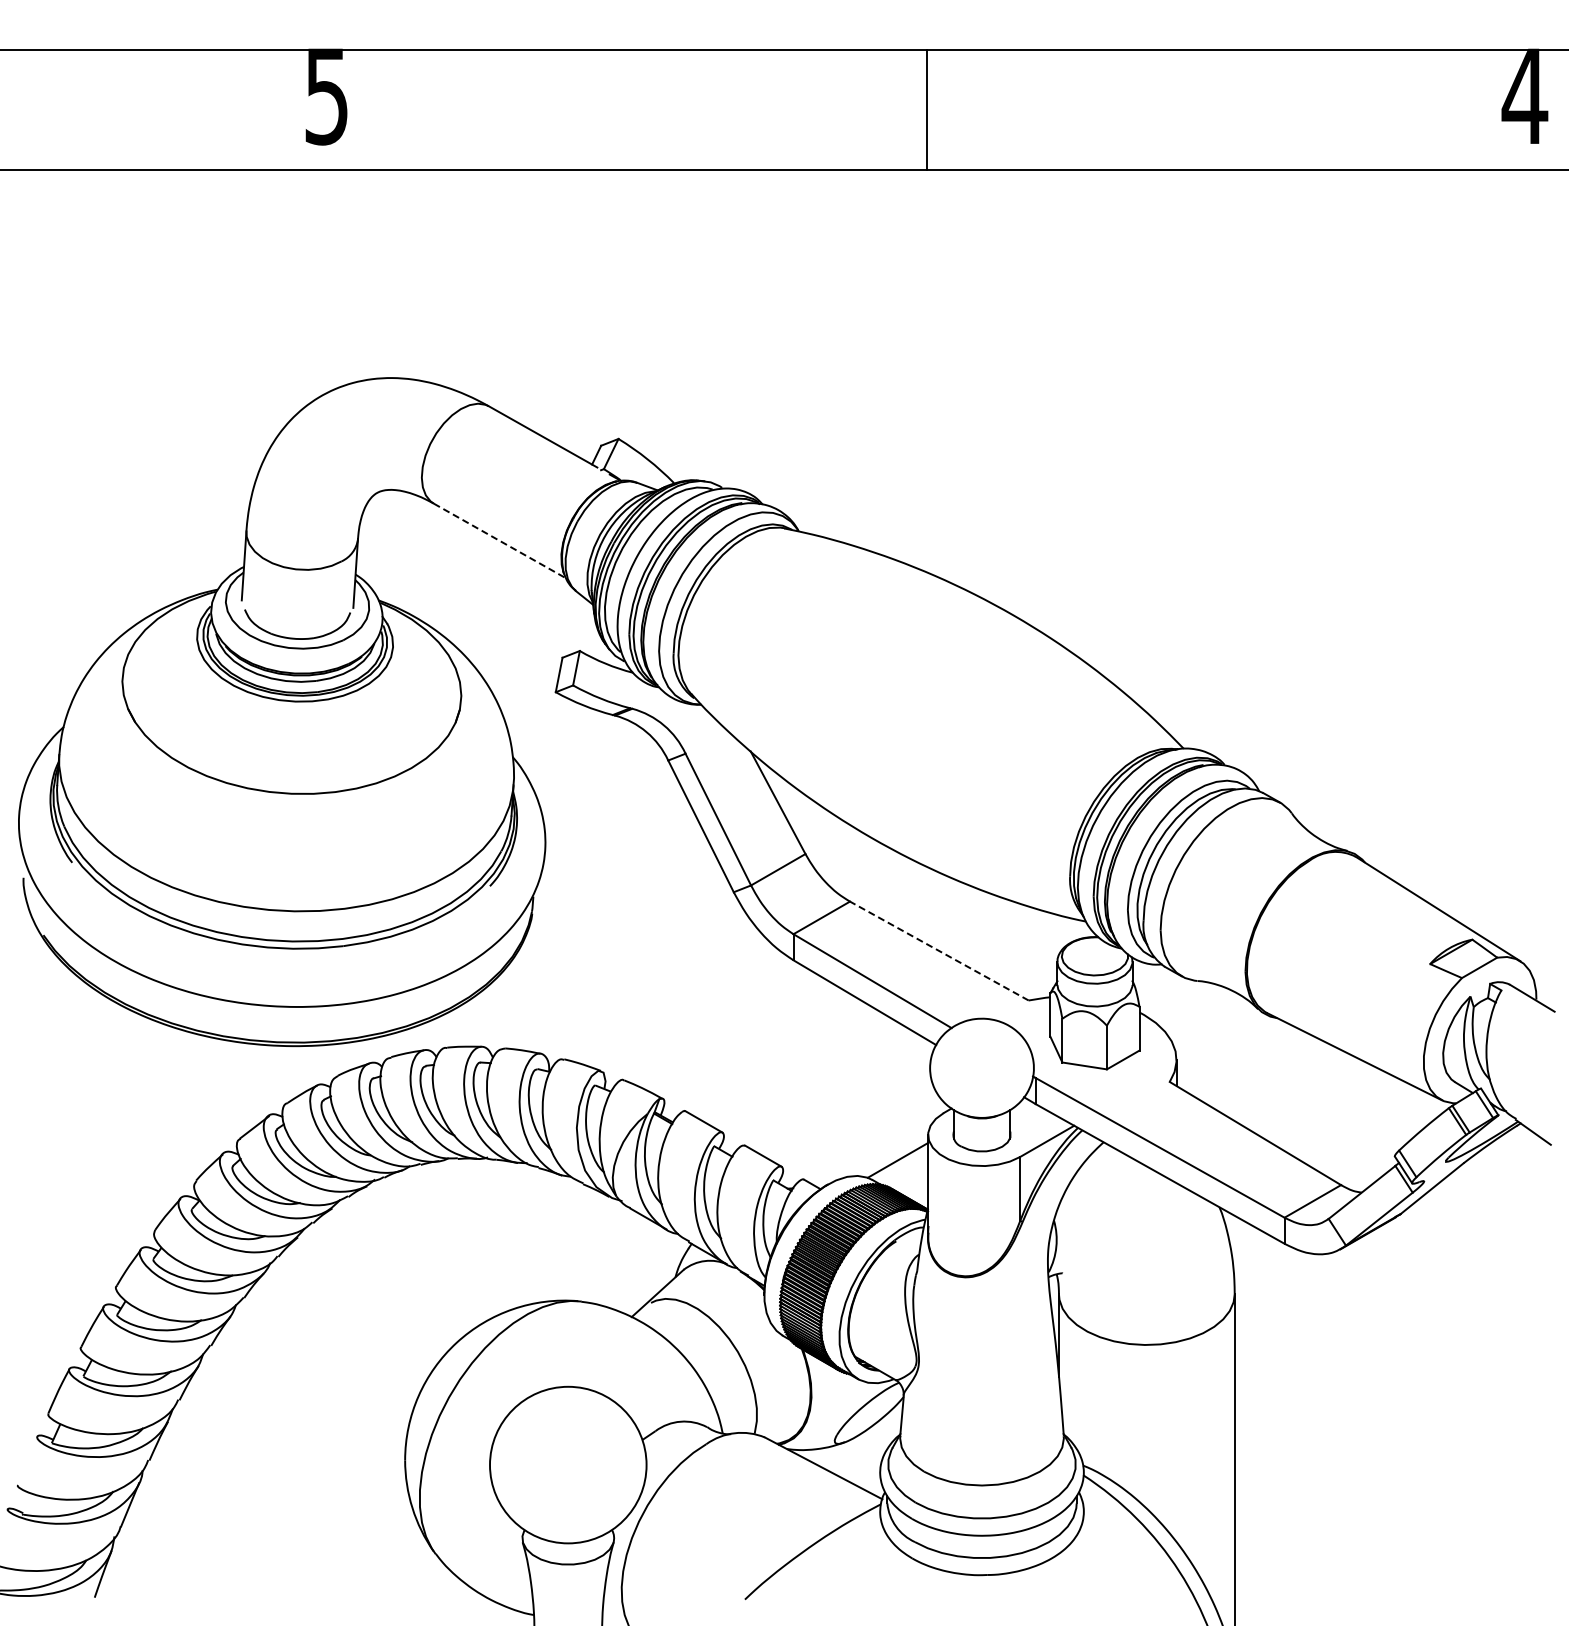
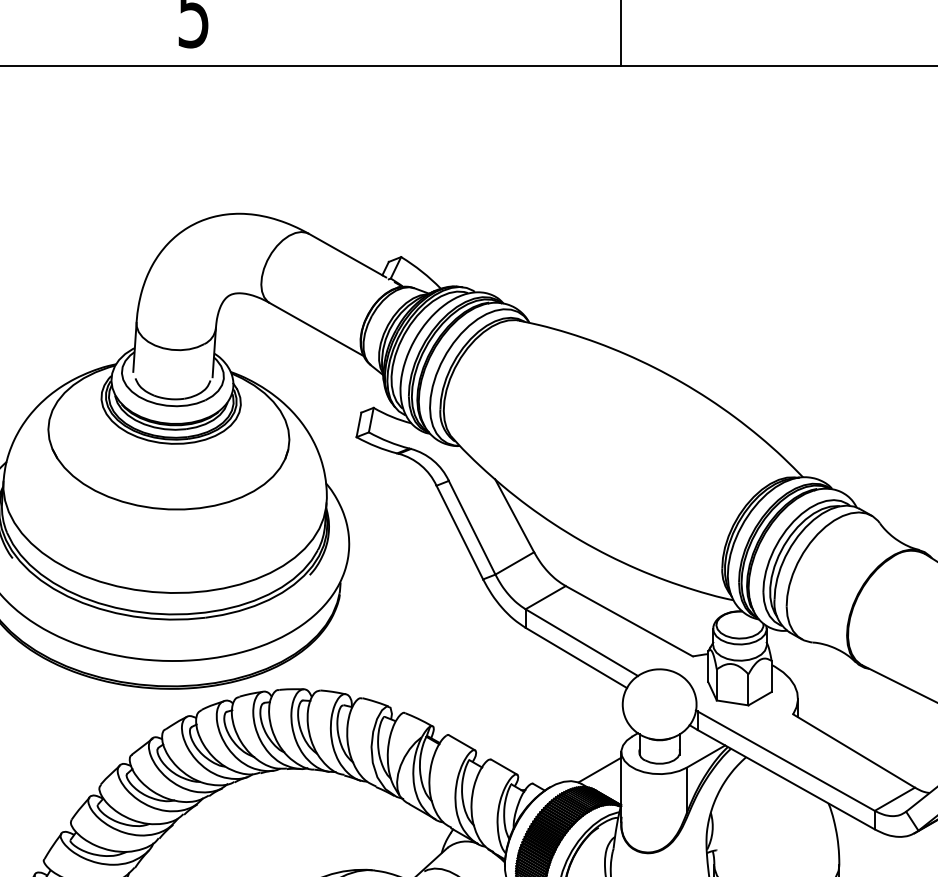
line: (499, 540) -> (316, 329), dashed -> solid
line: (938, 950) -> (628, 620), dashed -> solid

